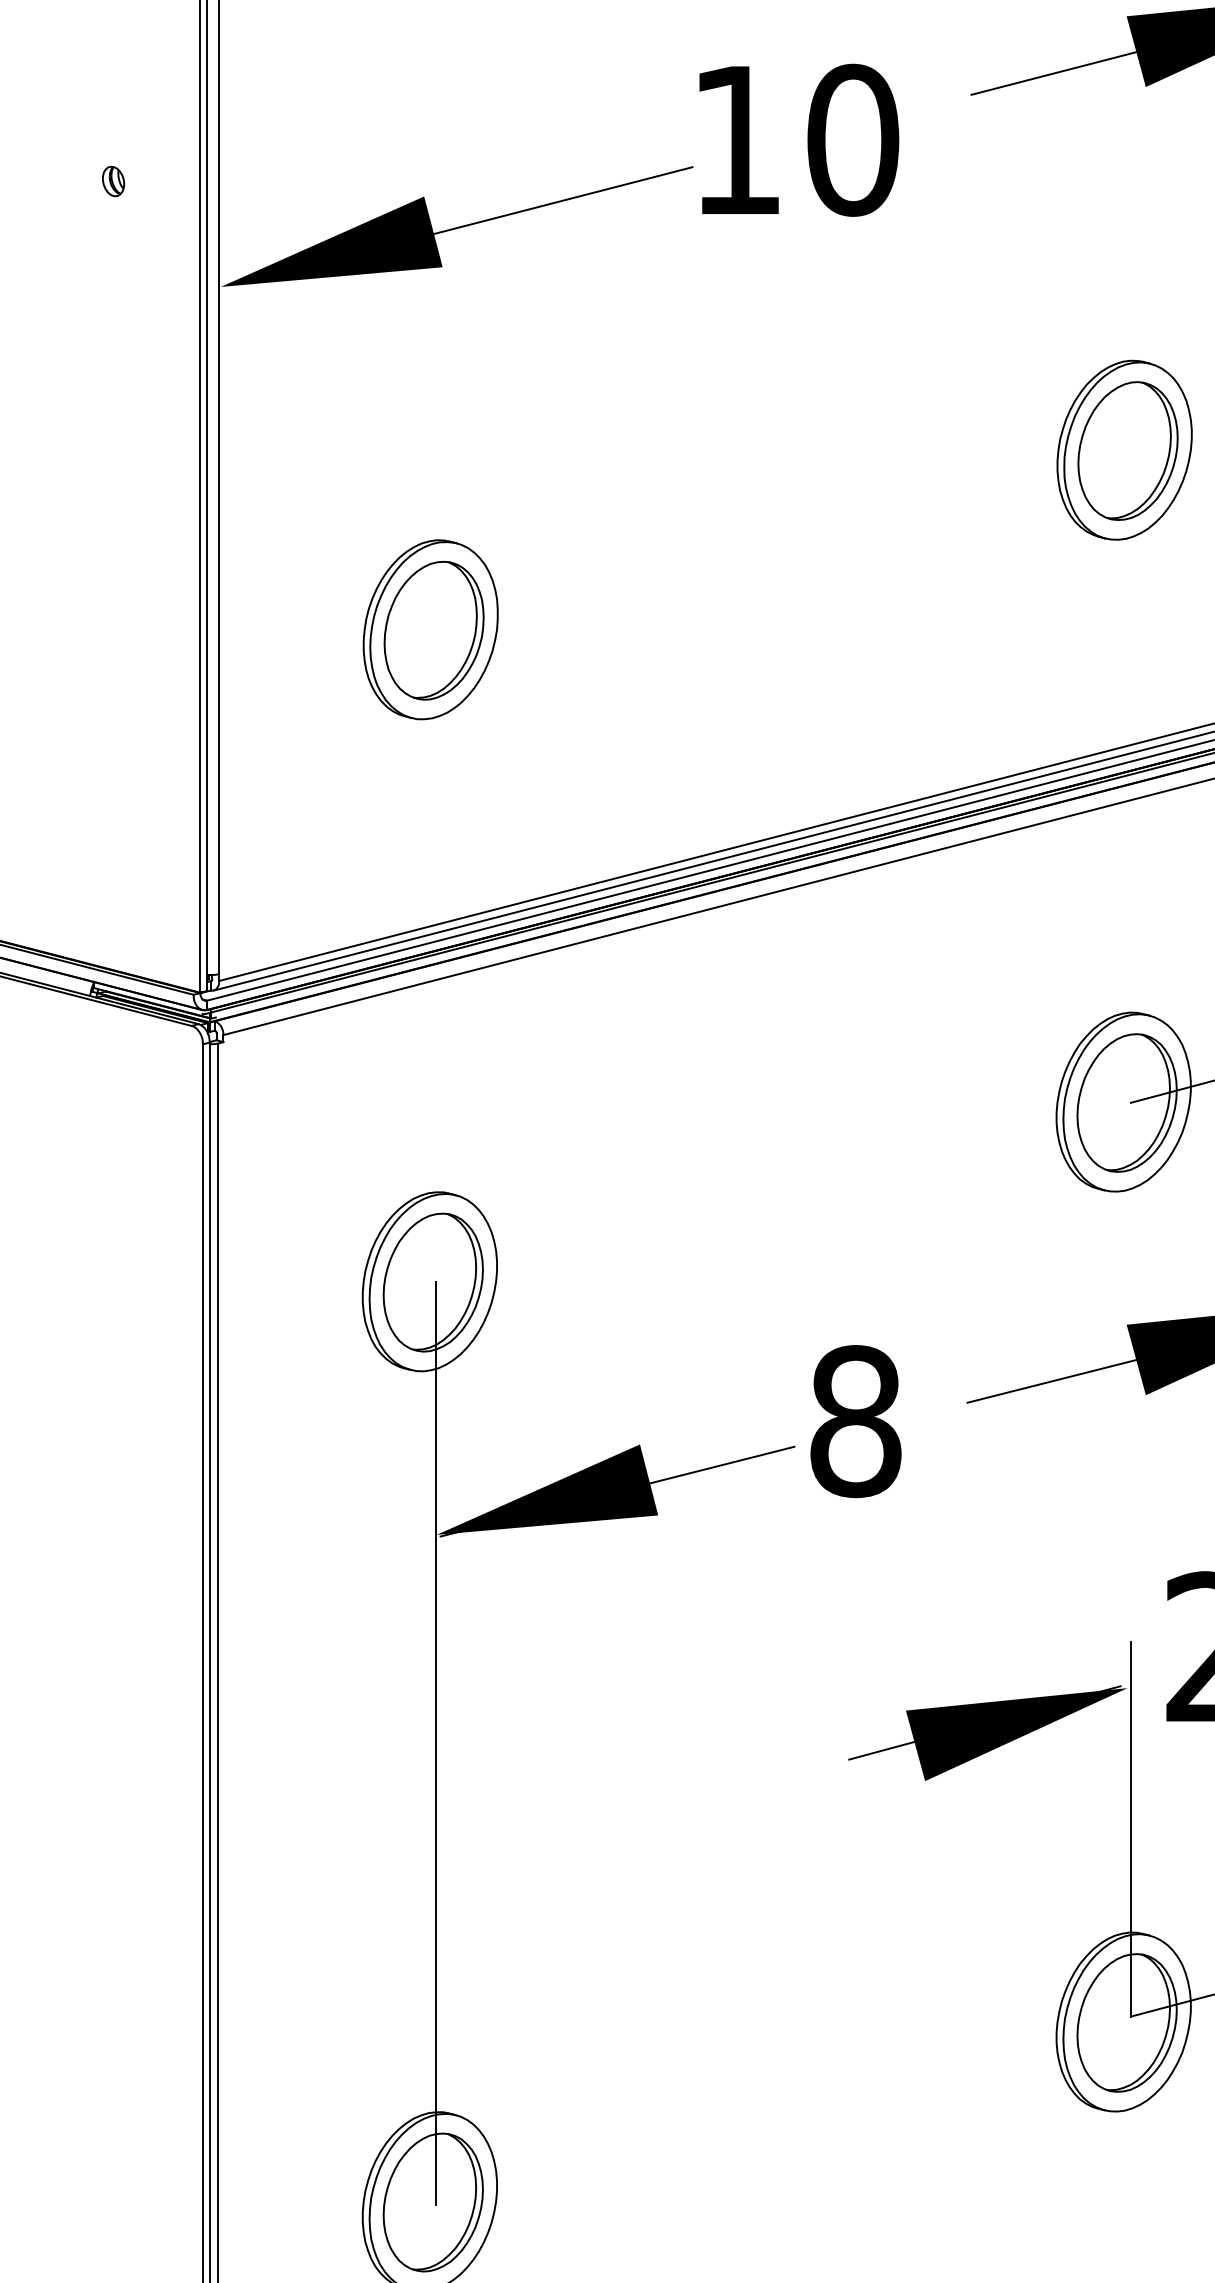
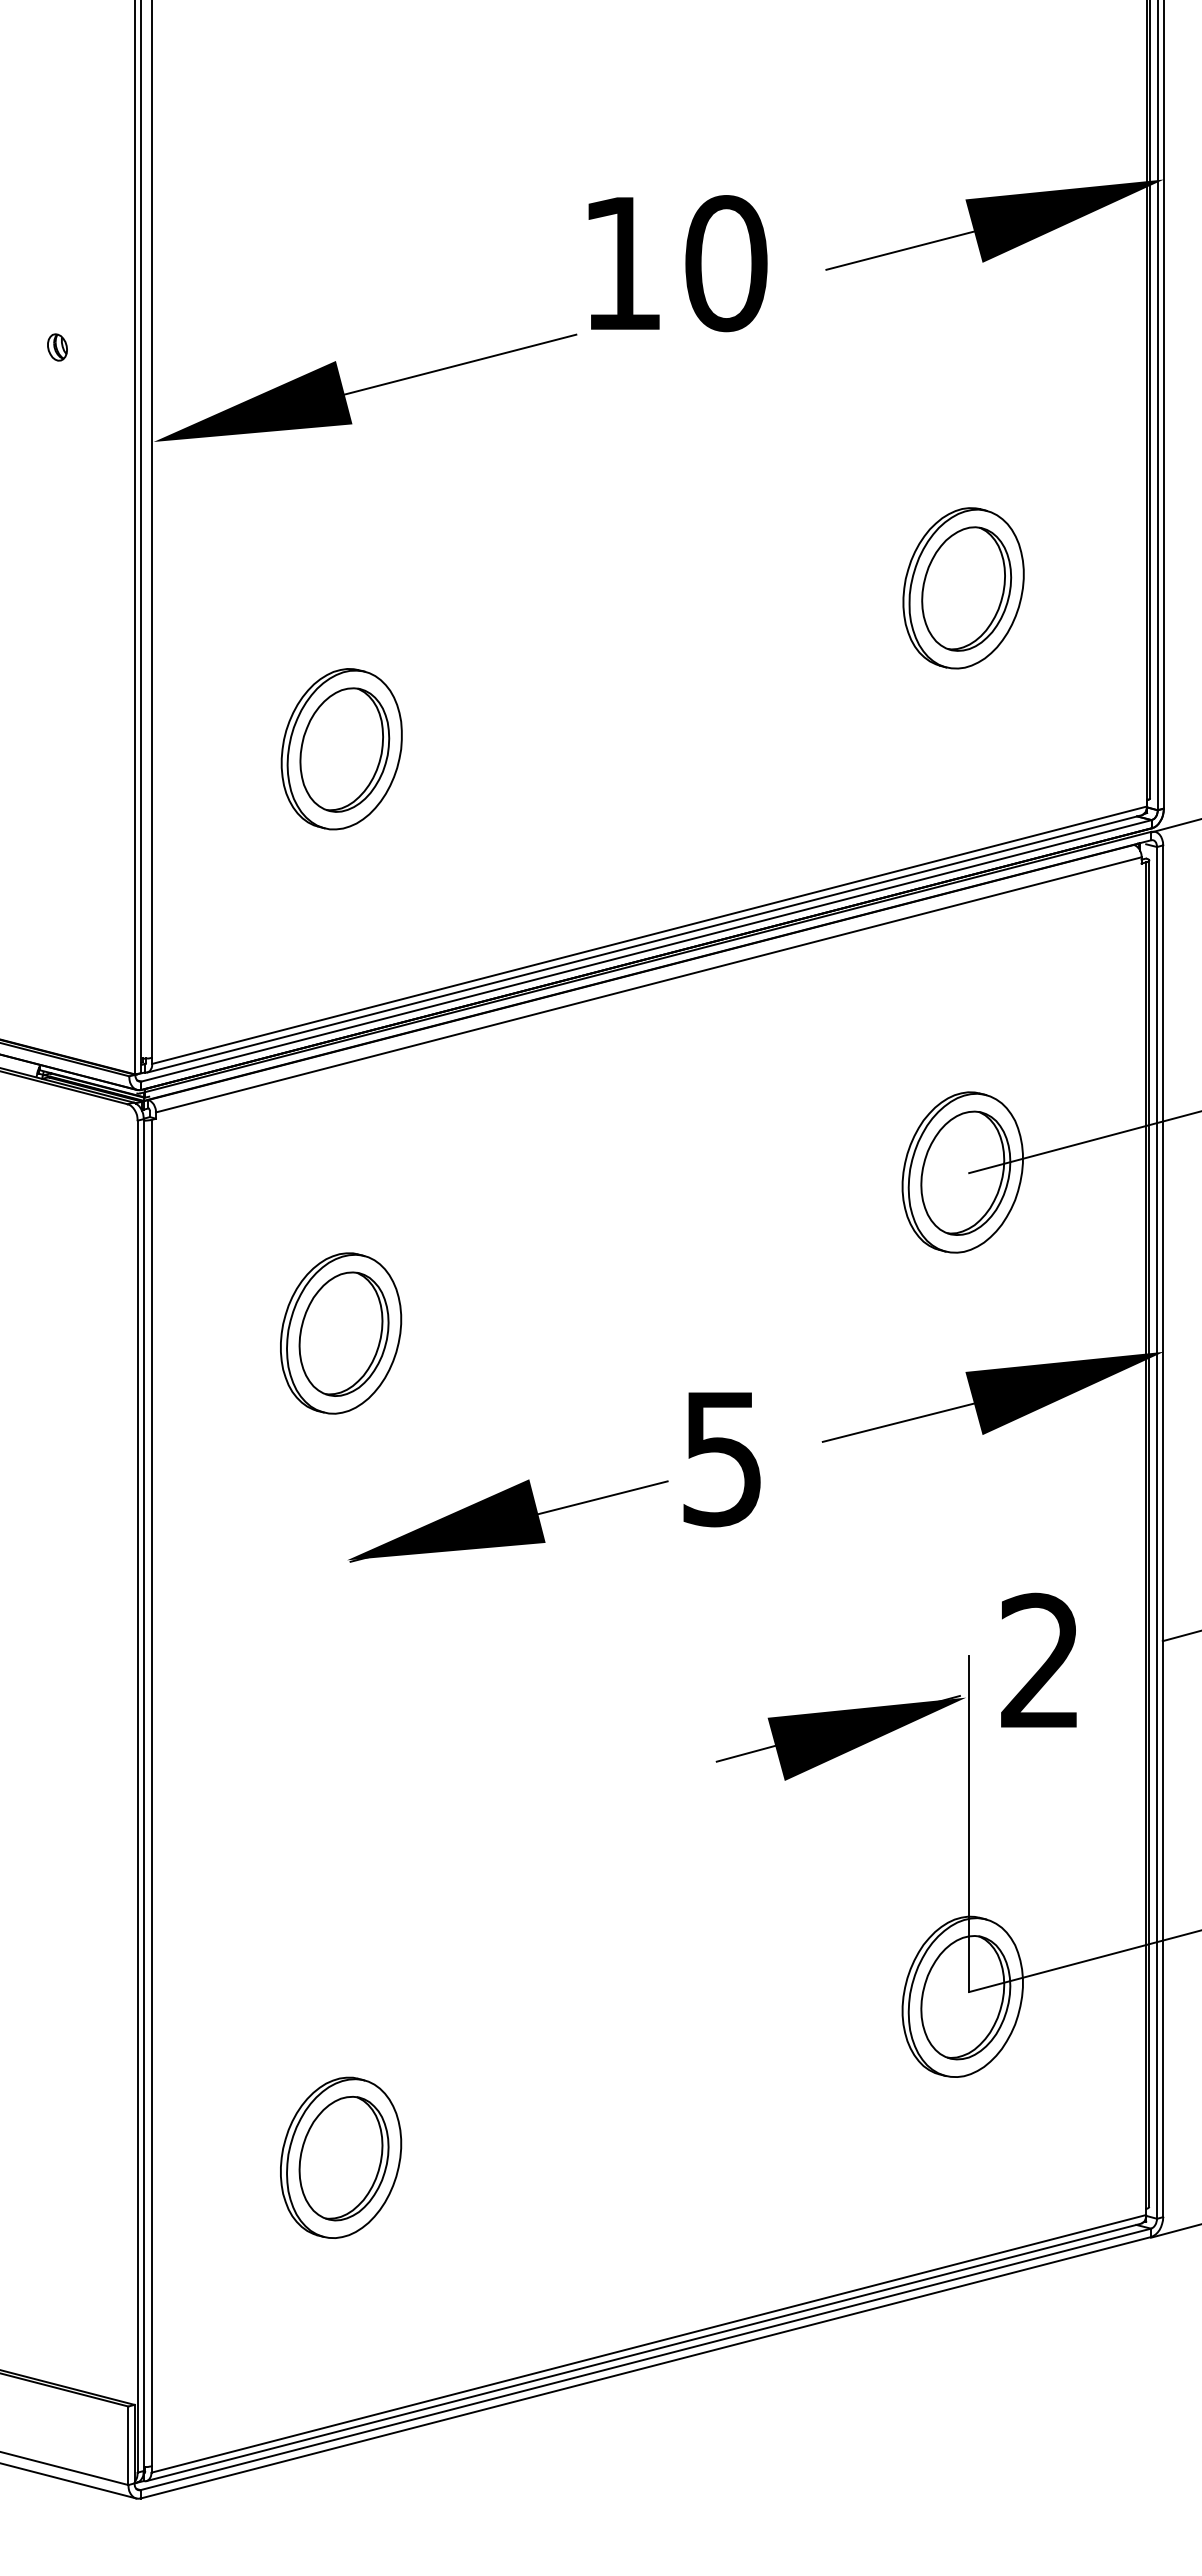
text: (798, 140) -> (677, 263), moved
text: (855, 1421) -> (722, 1458), 8 -> 5
line: (436, 1742) -> (346, 1746), removed

